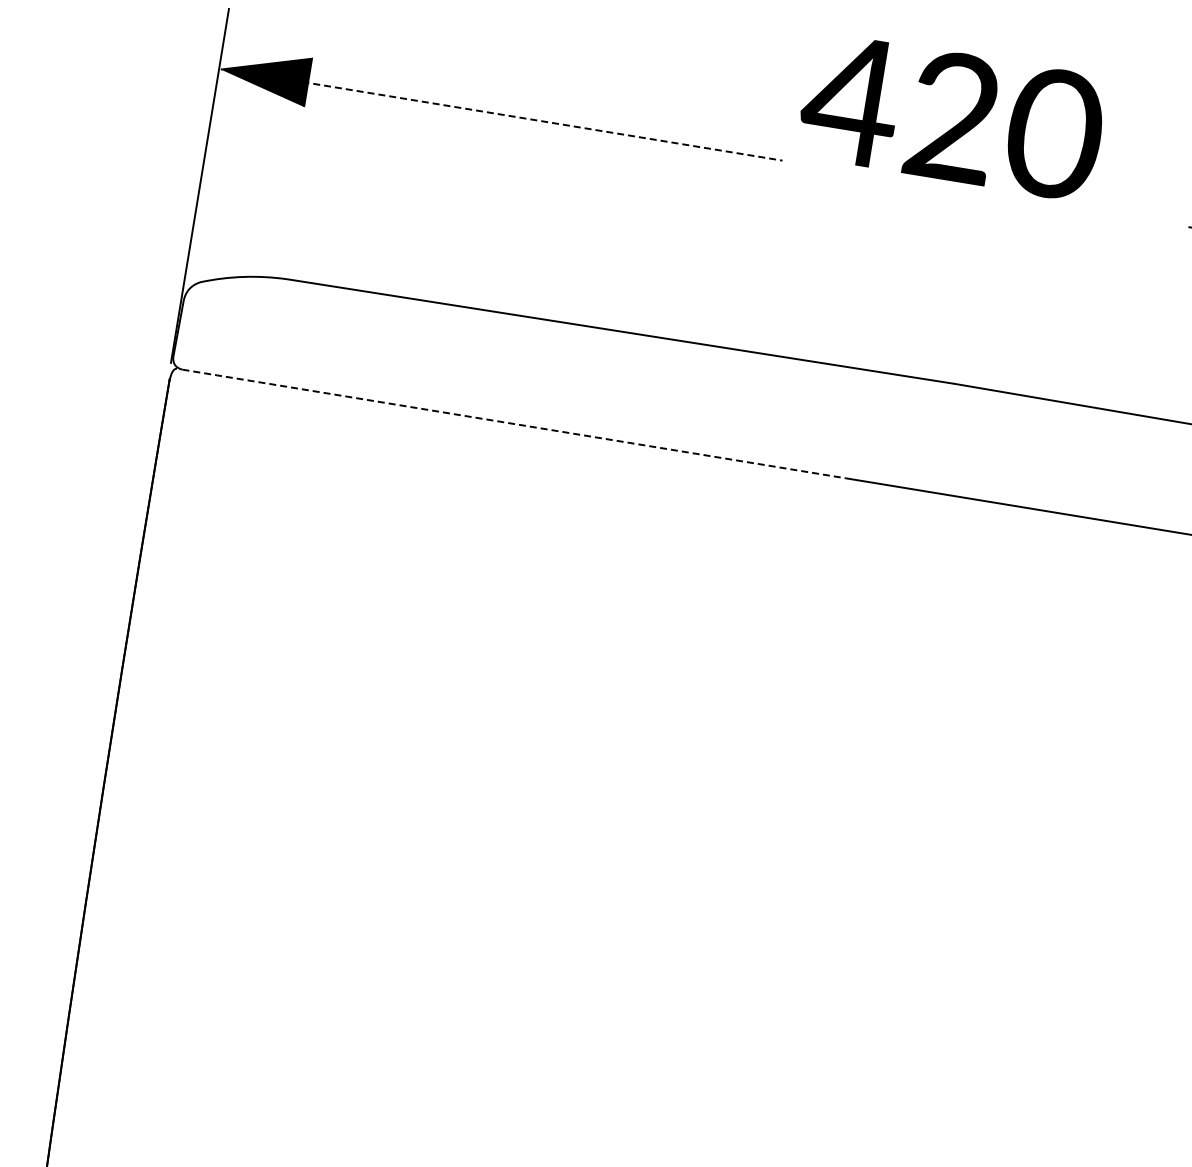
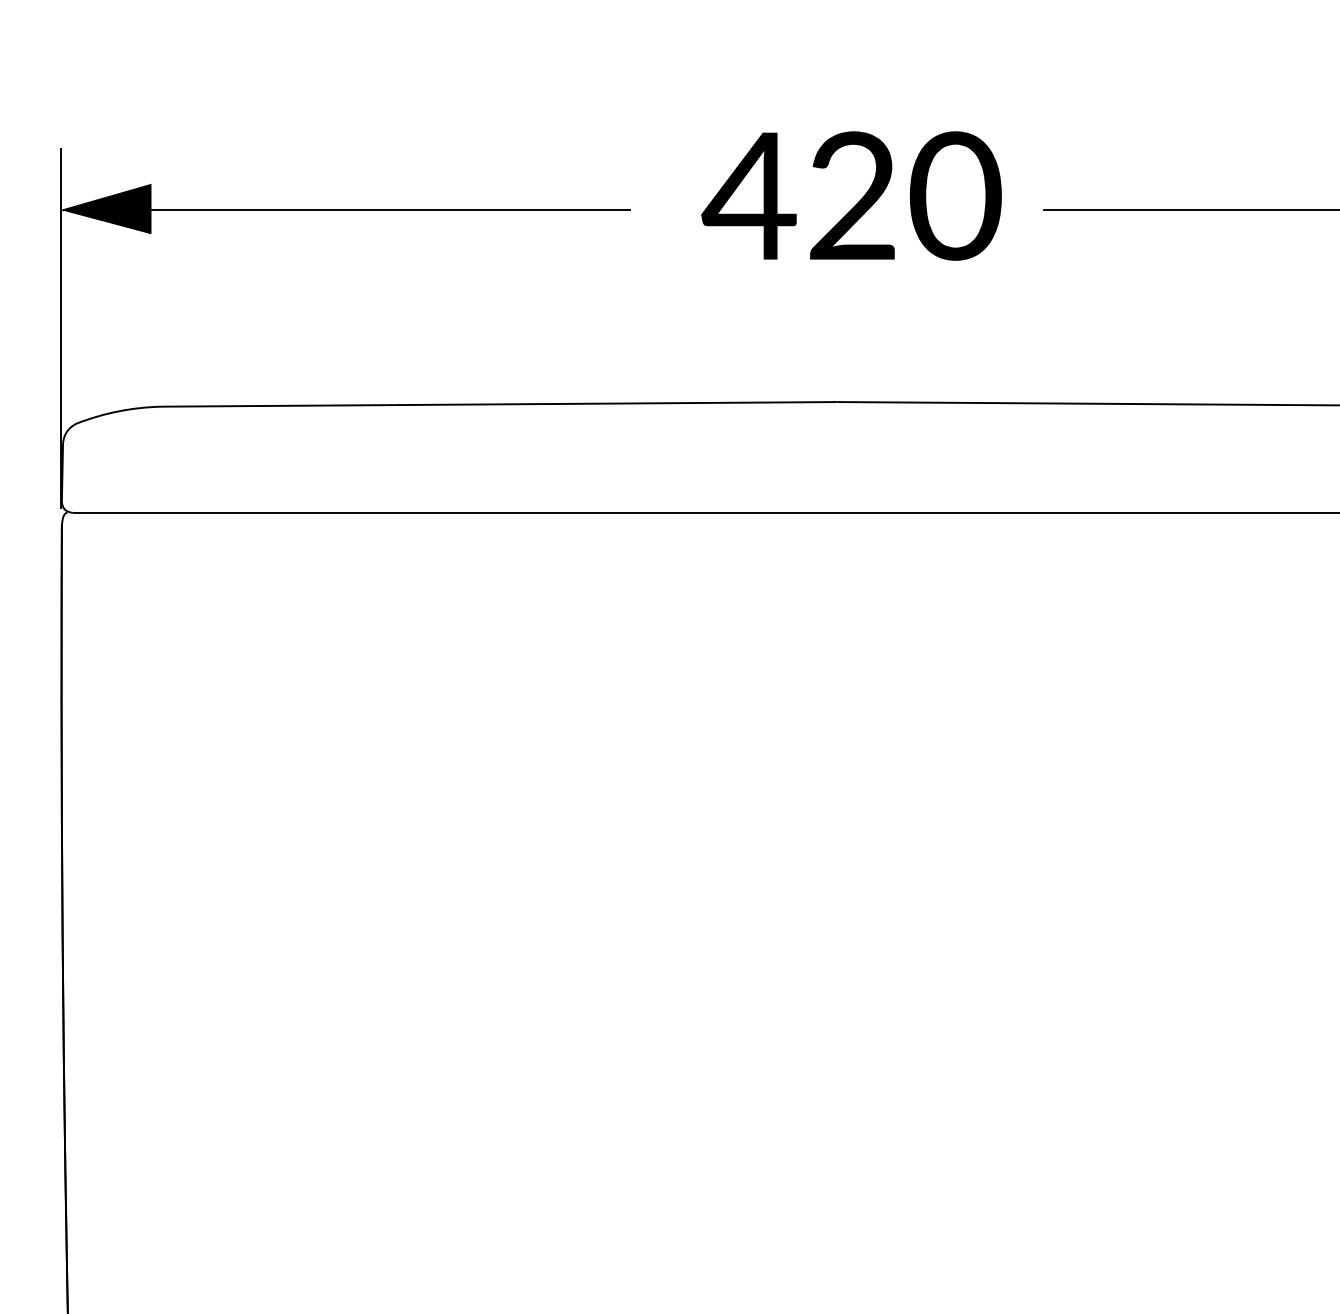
text: (952, 116) -> (851, 195), moved
line: (536, 120) -> (382, 209), dashed -> solid
line: (514, 423) -> (409, 512), dashed -> solid

